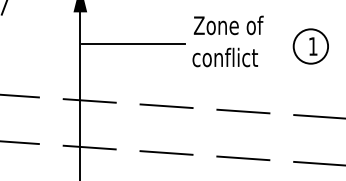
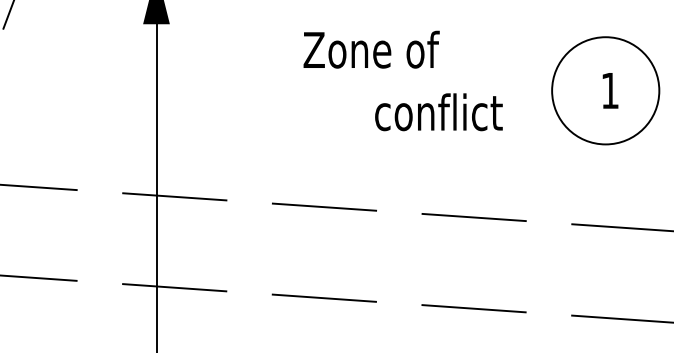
text: (228, 25) -> (371, 49), moved
line: (133, 44) -> (260, 86), removed
circle: (310, 46) -> (604, 90), size x1.6

